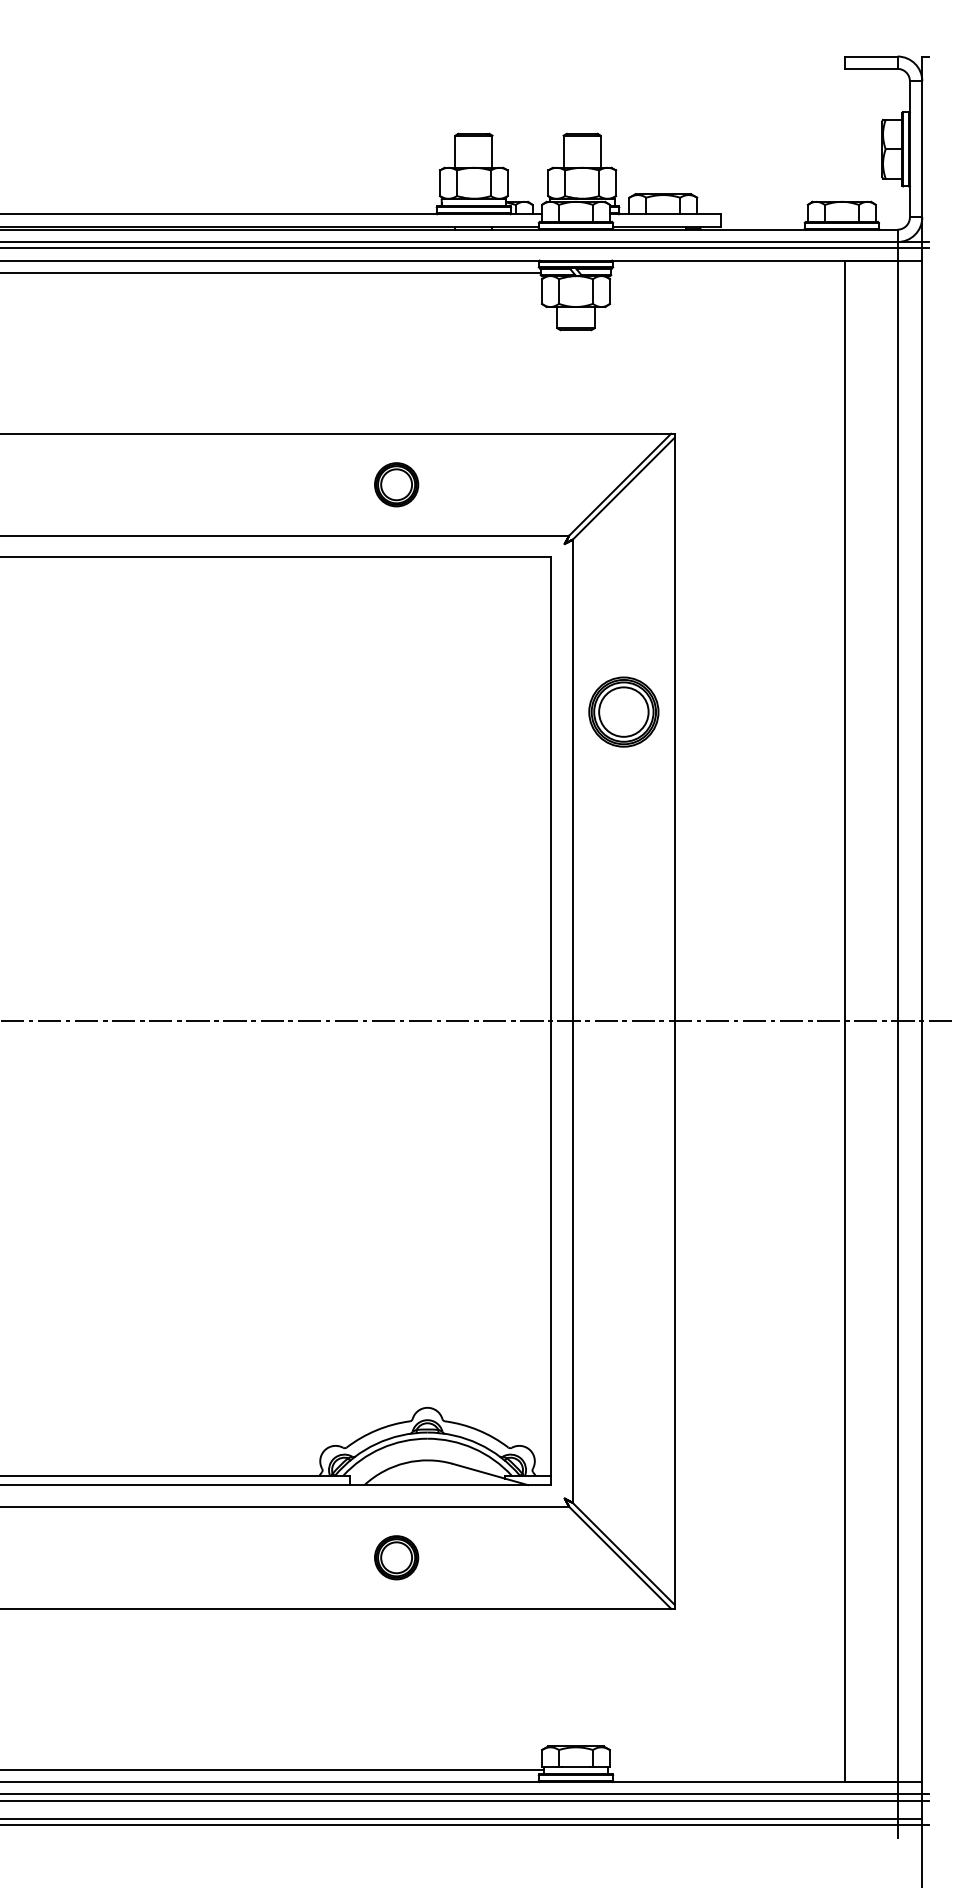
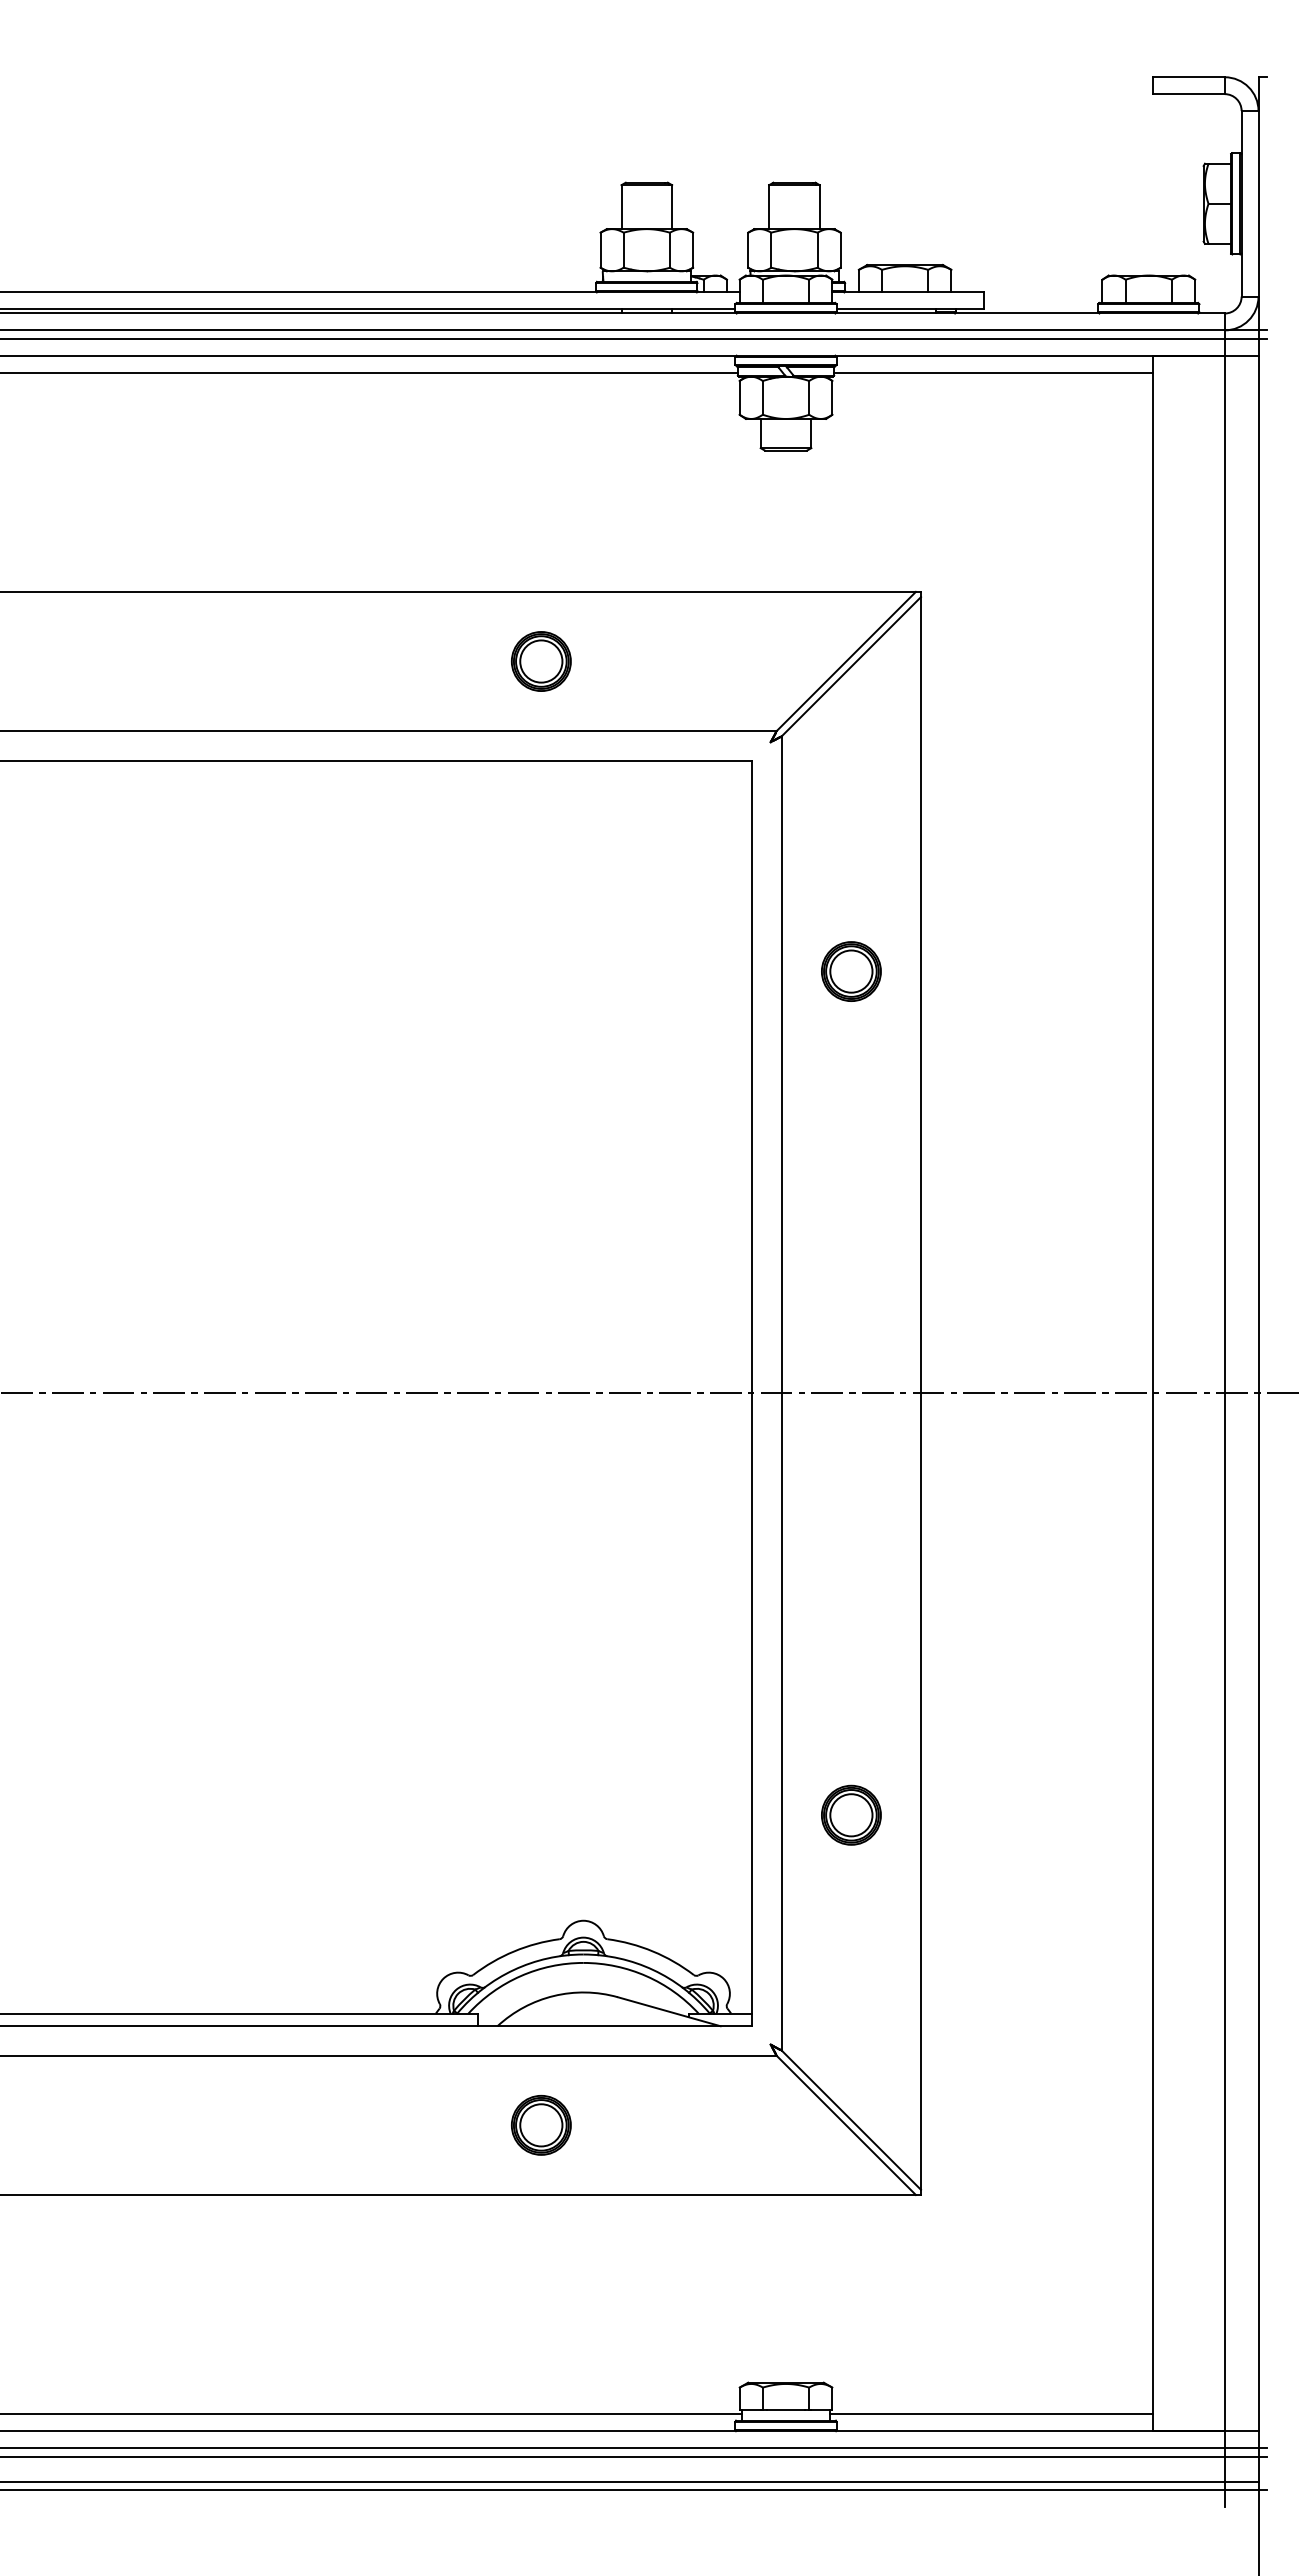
line: (728, 272) -> (993, 372), added
part: (623, 712) -> (851, 971), size x0.62
part: (623, 1329) -> (851, 1814), added
line: (726, 1769) -> (991, 2414), added

